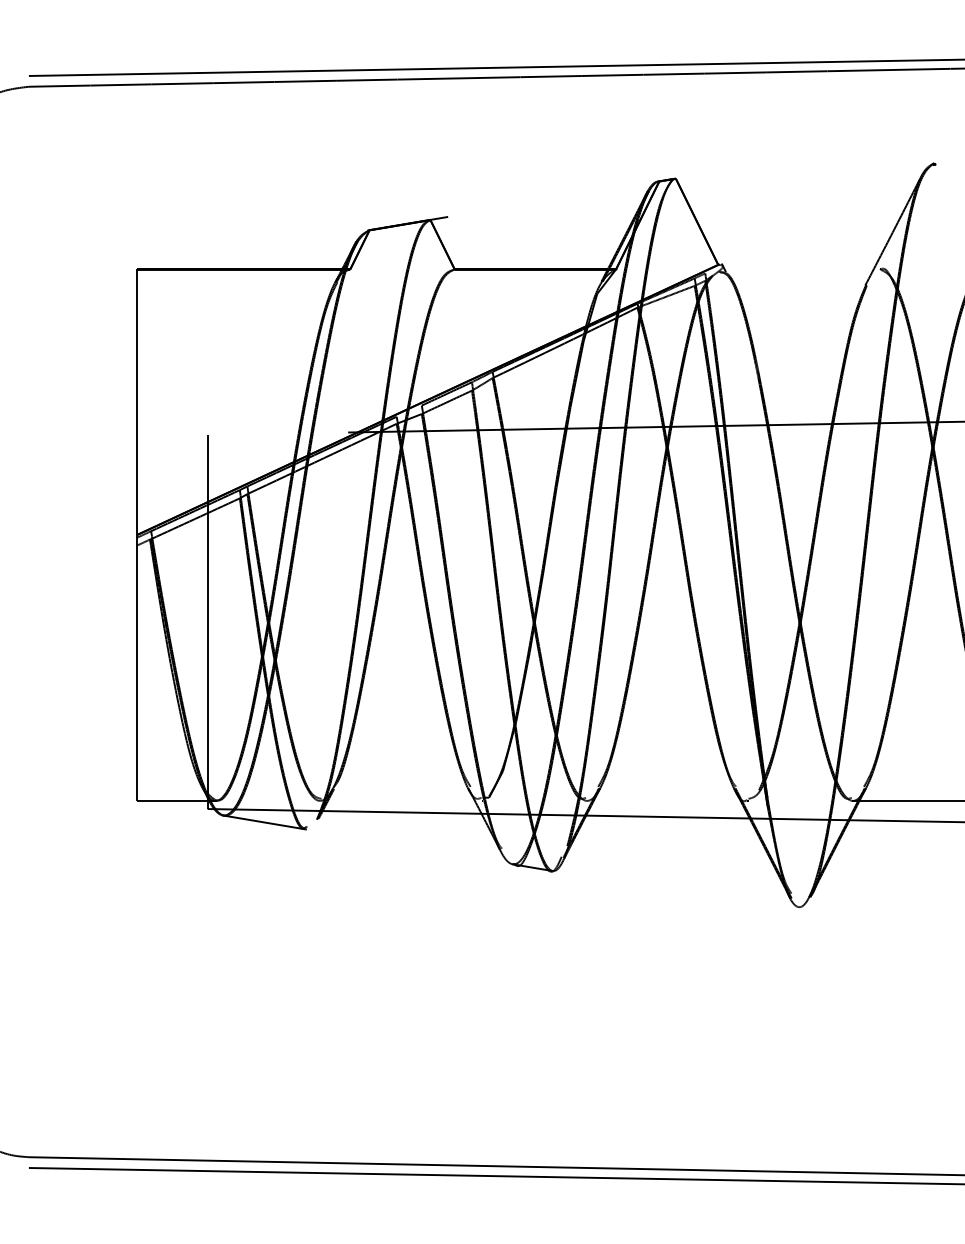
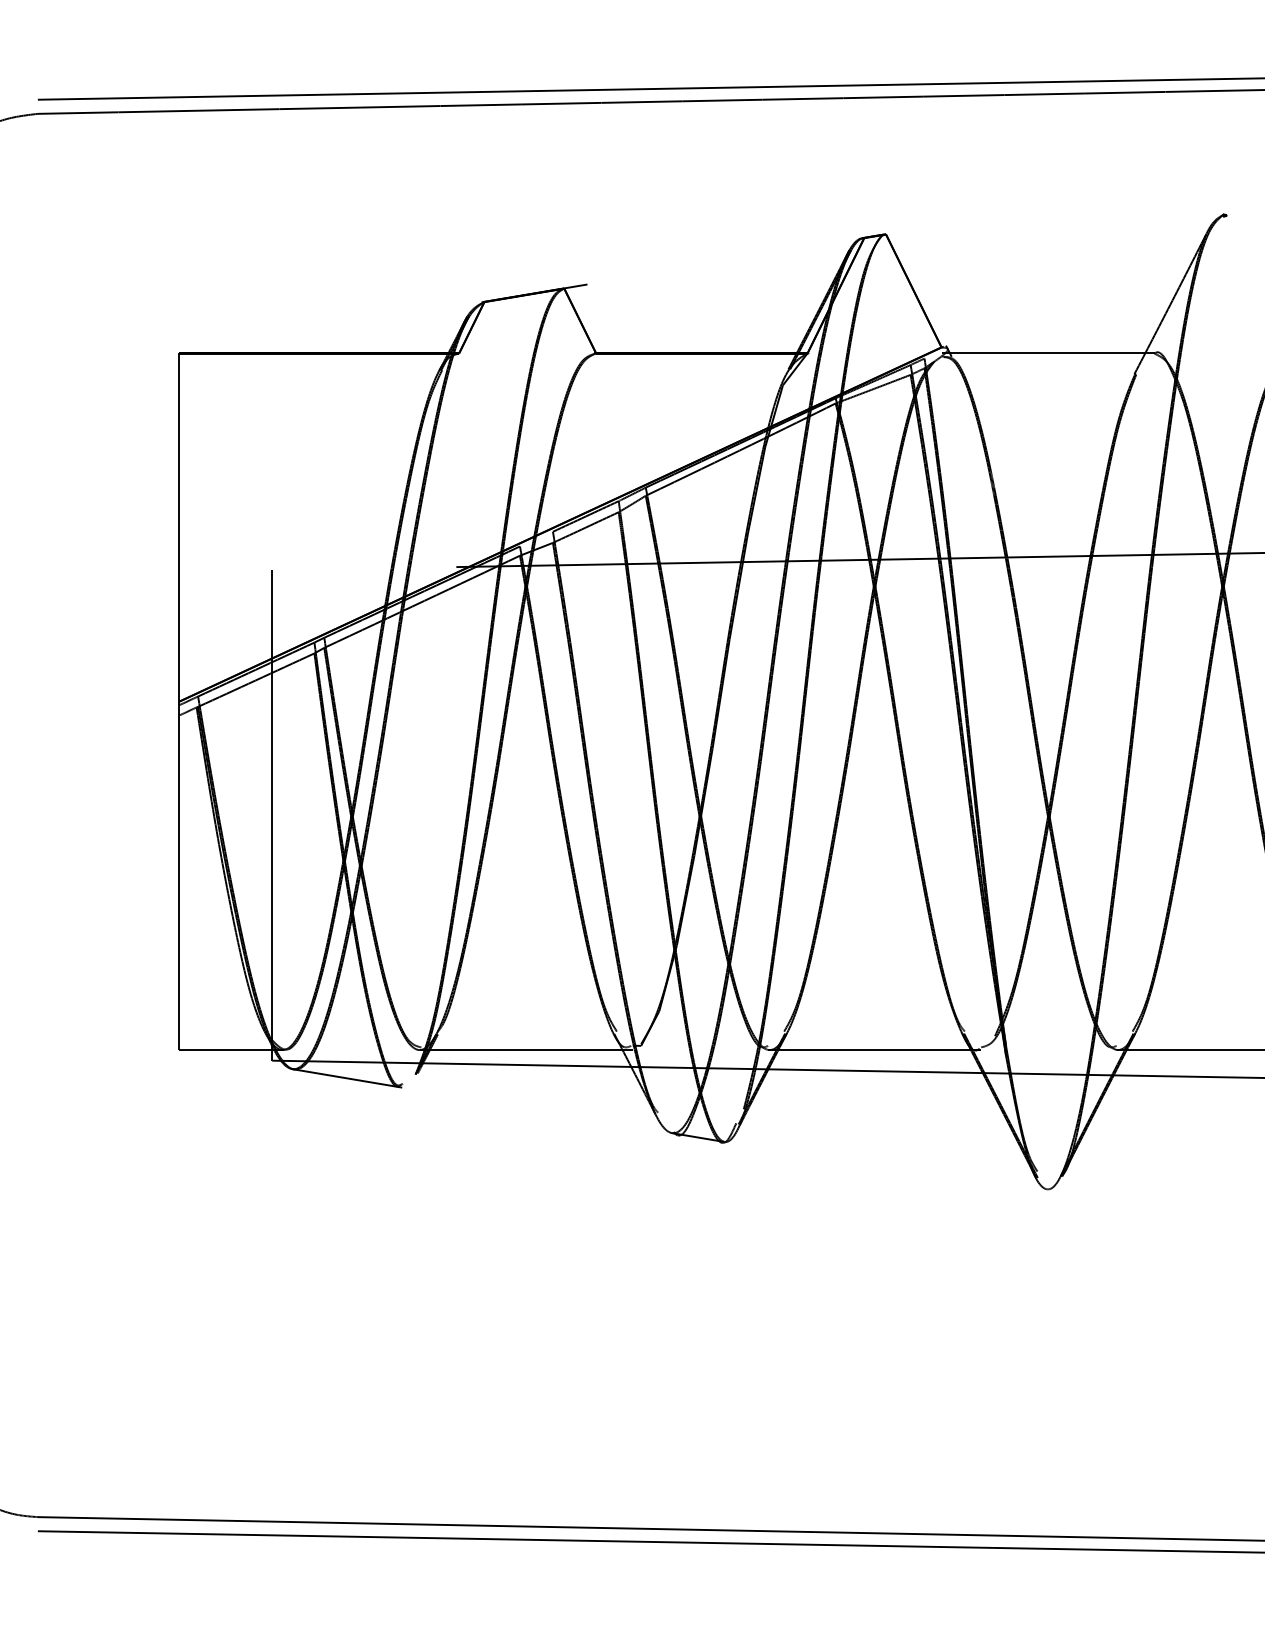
line: (799, 269) -> (1048, 353), added
line: (400, 800) -> (525, 1049), added
line: (666, 800) -> (873, 1049), added

